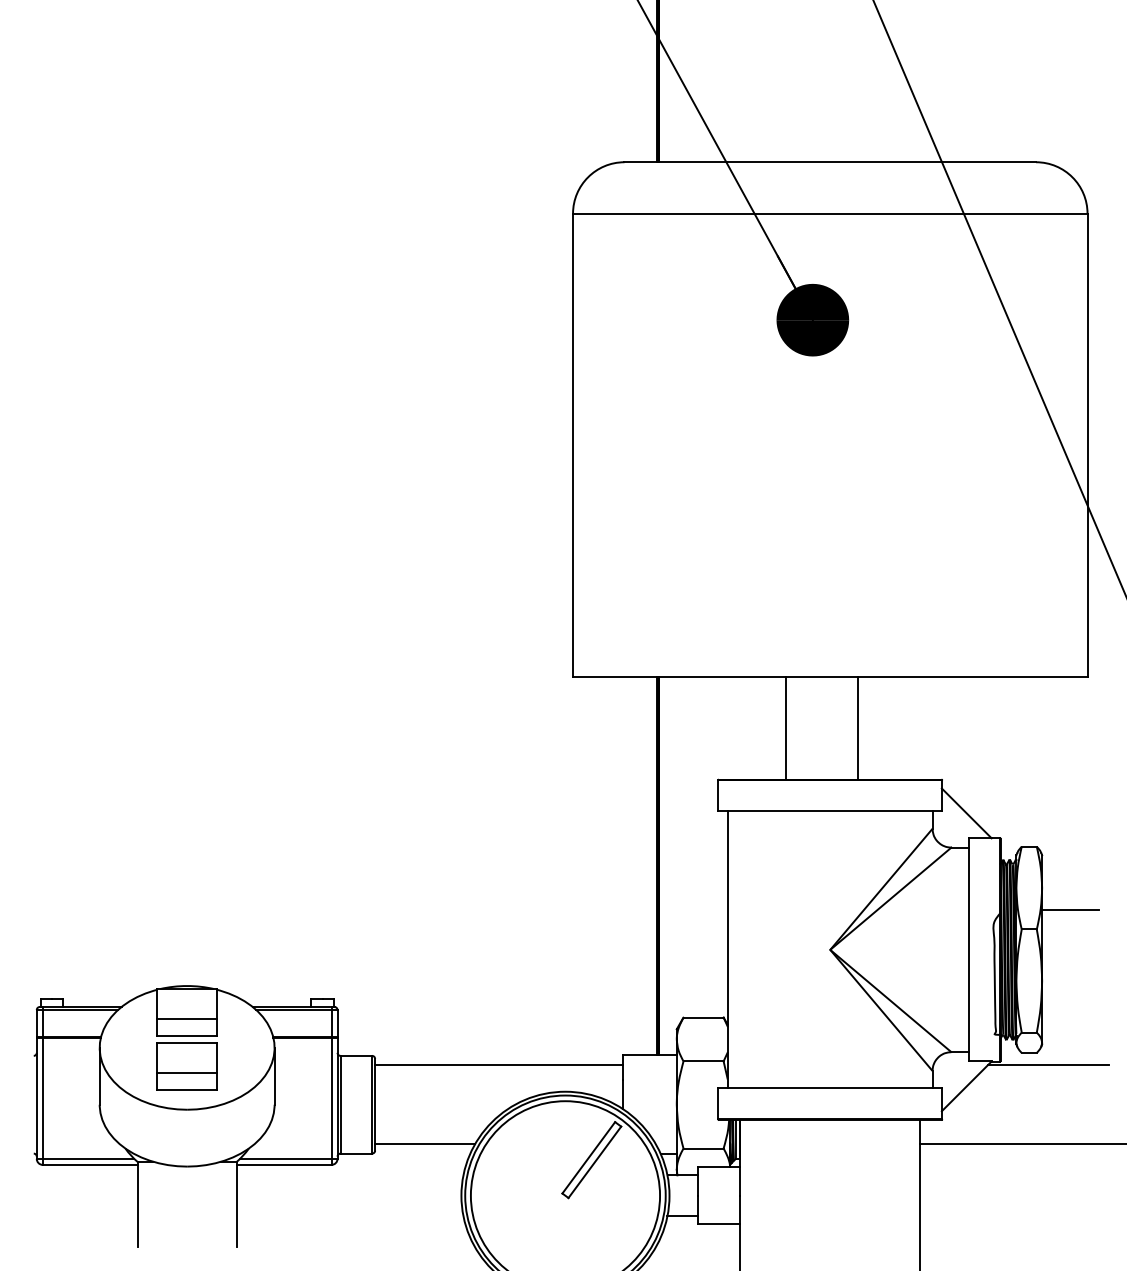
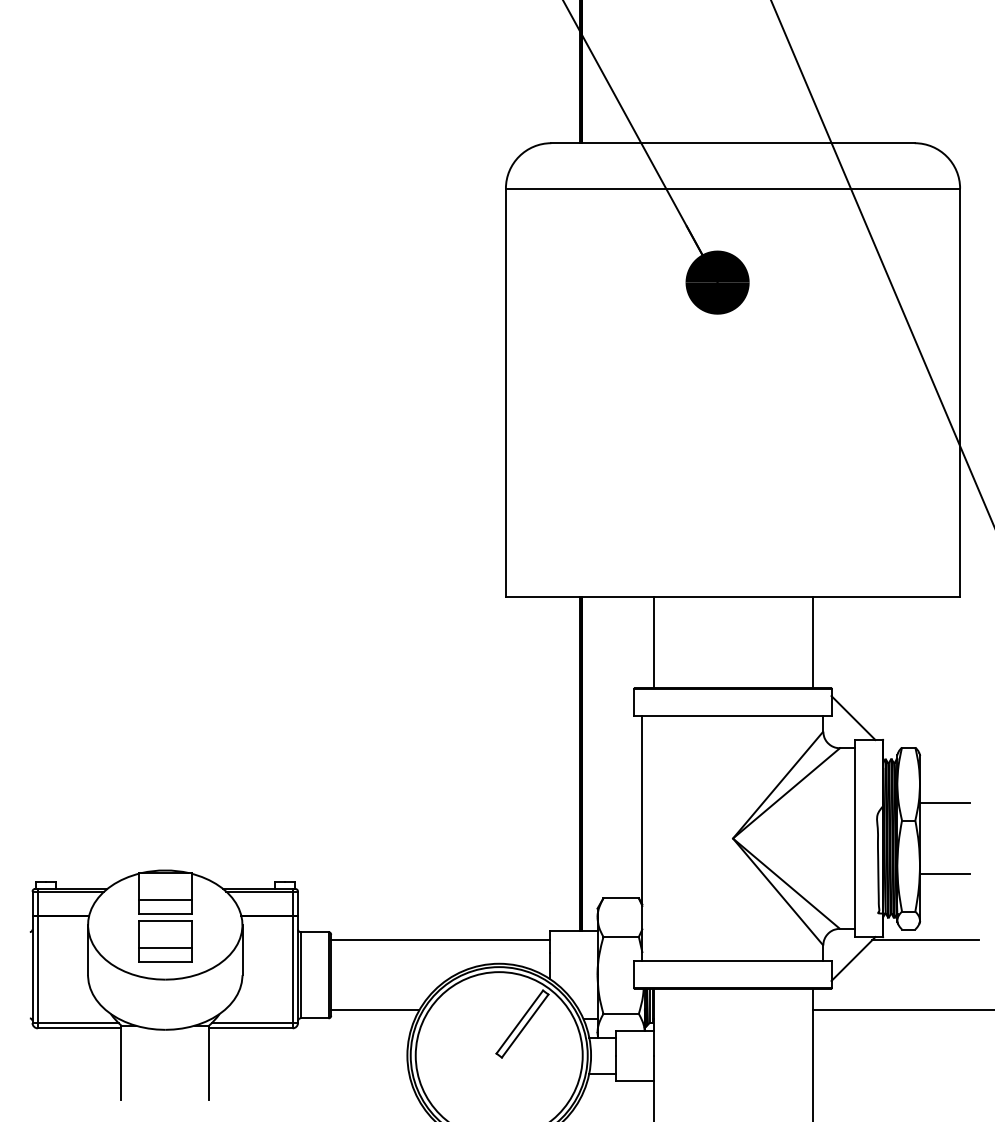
line: (786, 727) -> (653, 642), moved
line: (858, 727) -> (812, 642), moved
line: (1070, 989) -> (945, 873), added

